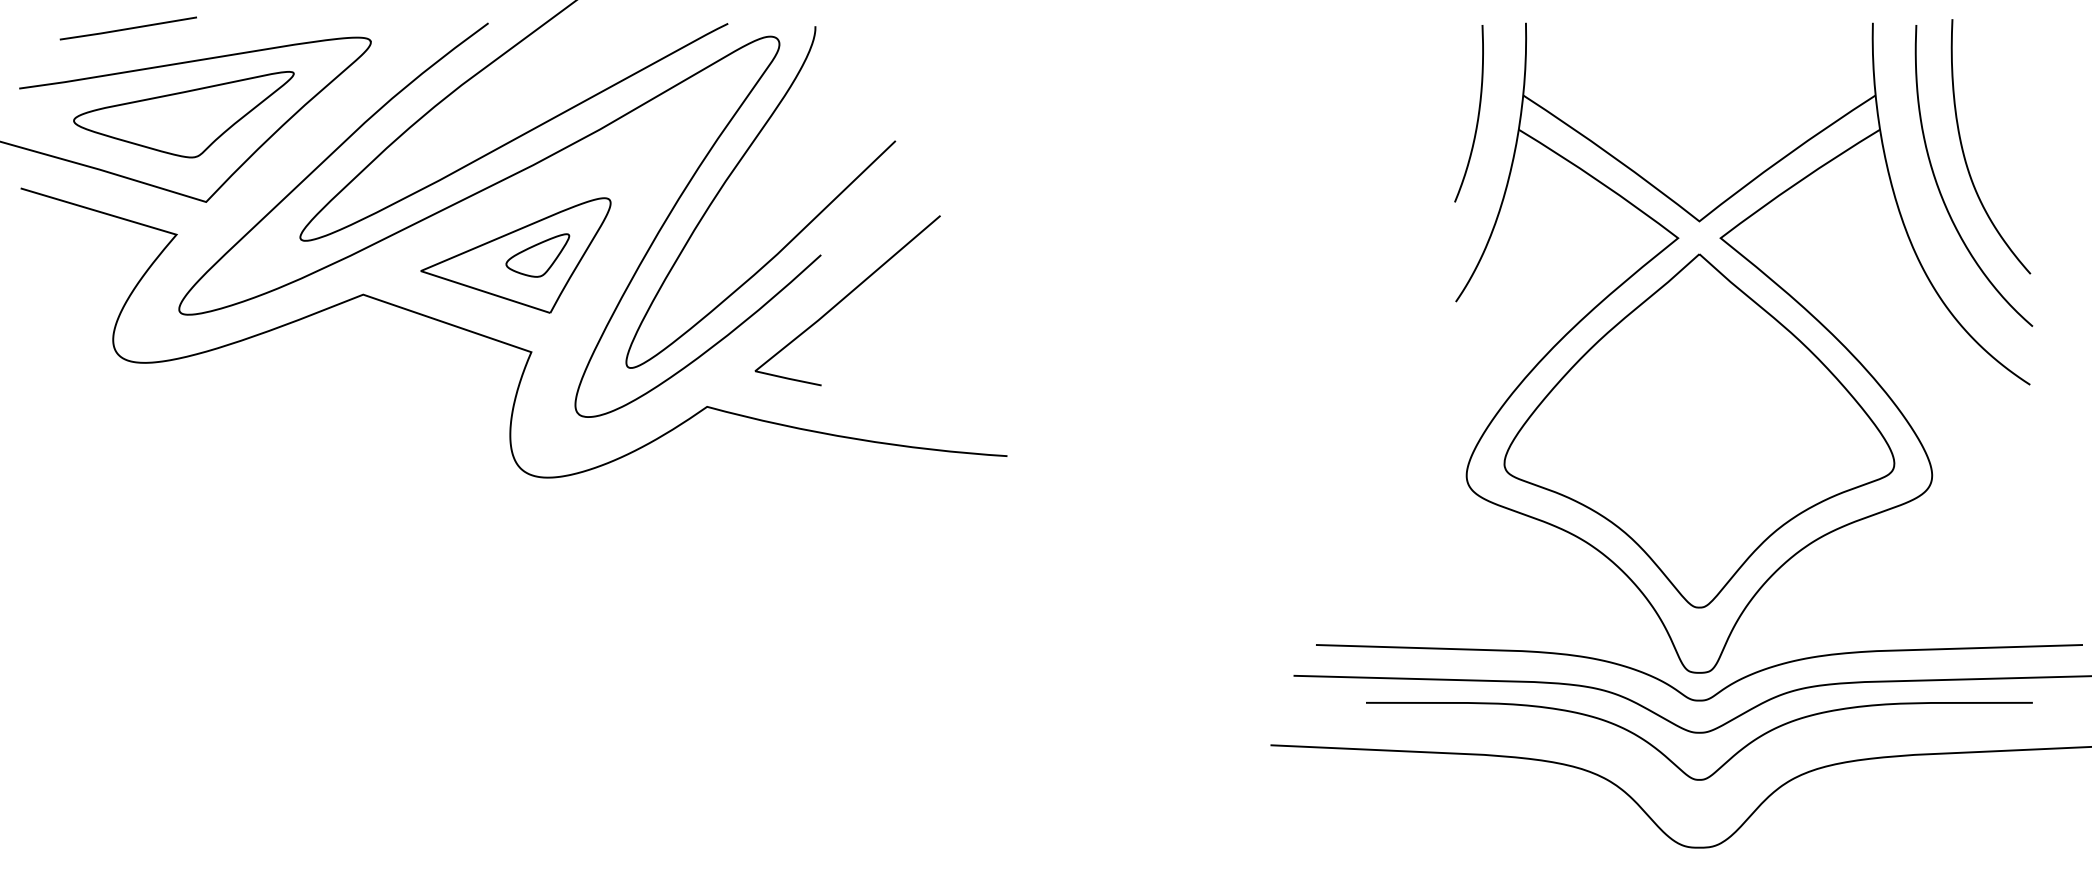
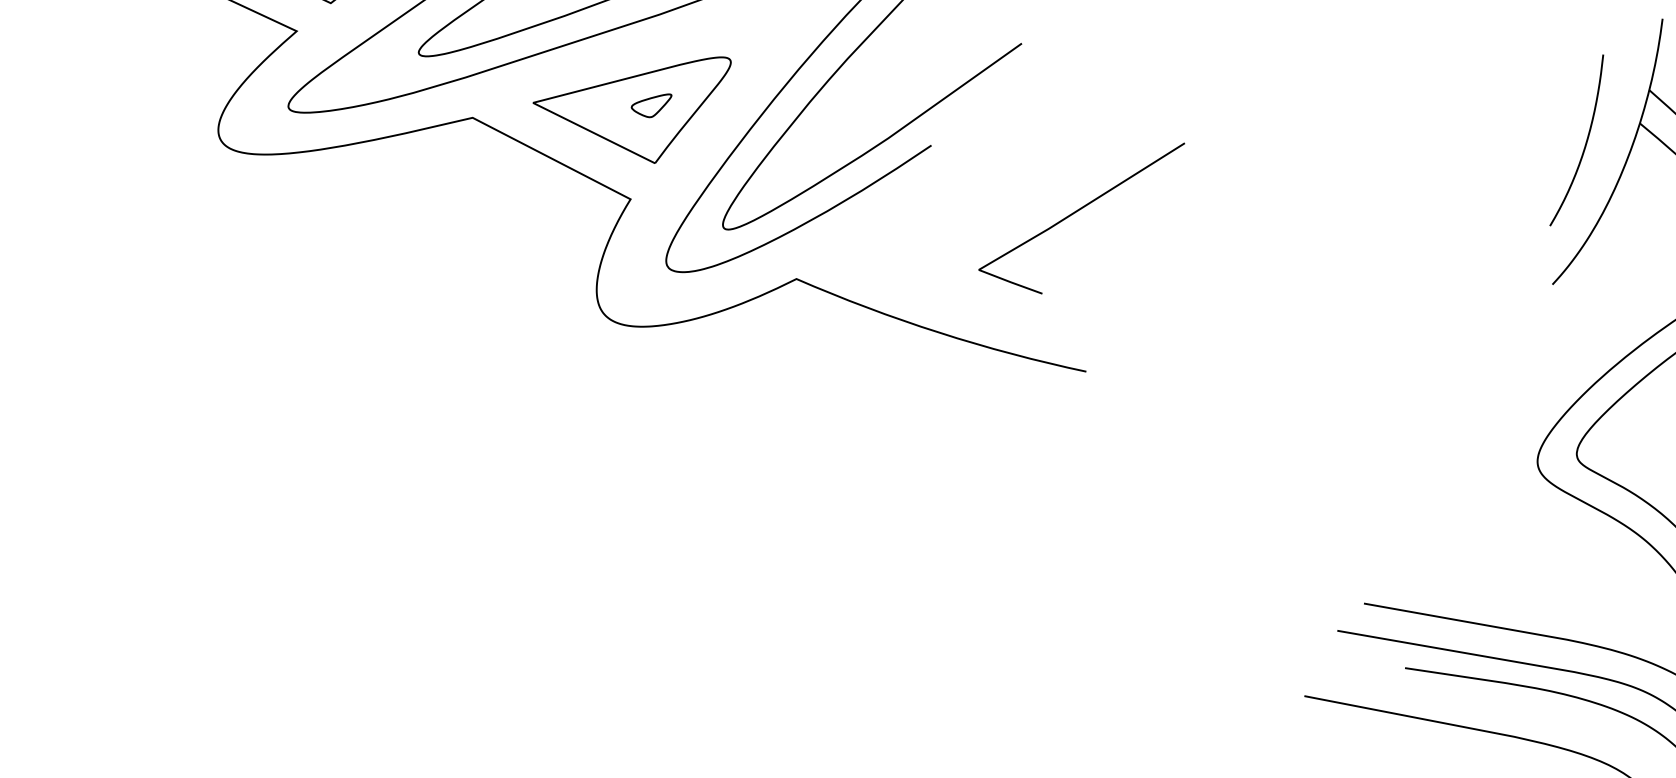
curve: (1477, 114) -> (1585, 142), moved
part: (537, 255) -> (650, 104), size x0.6
line: (845, 298) -> (1078, 211), moved

